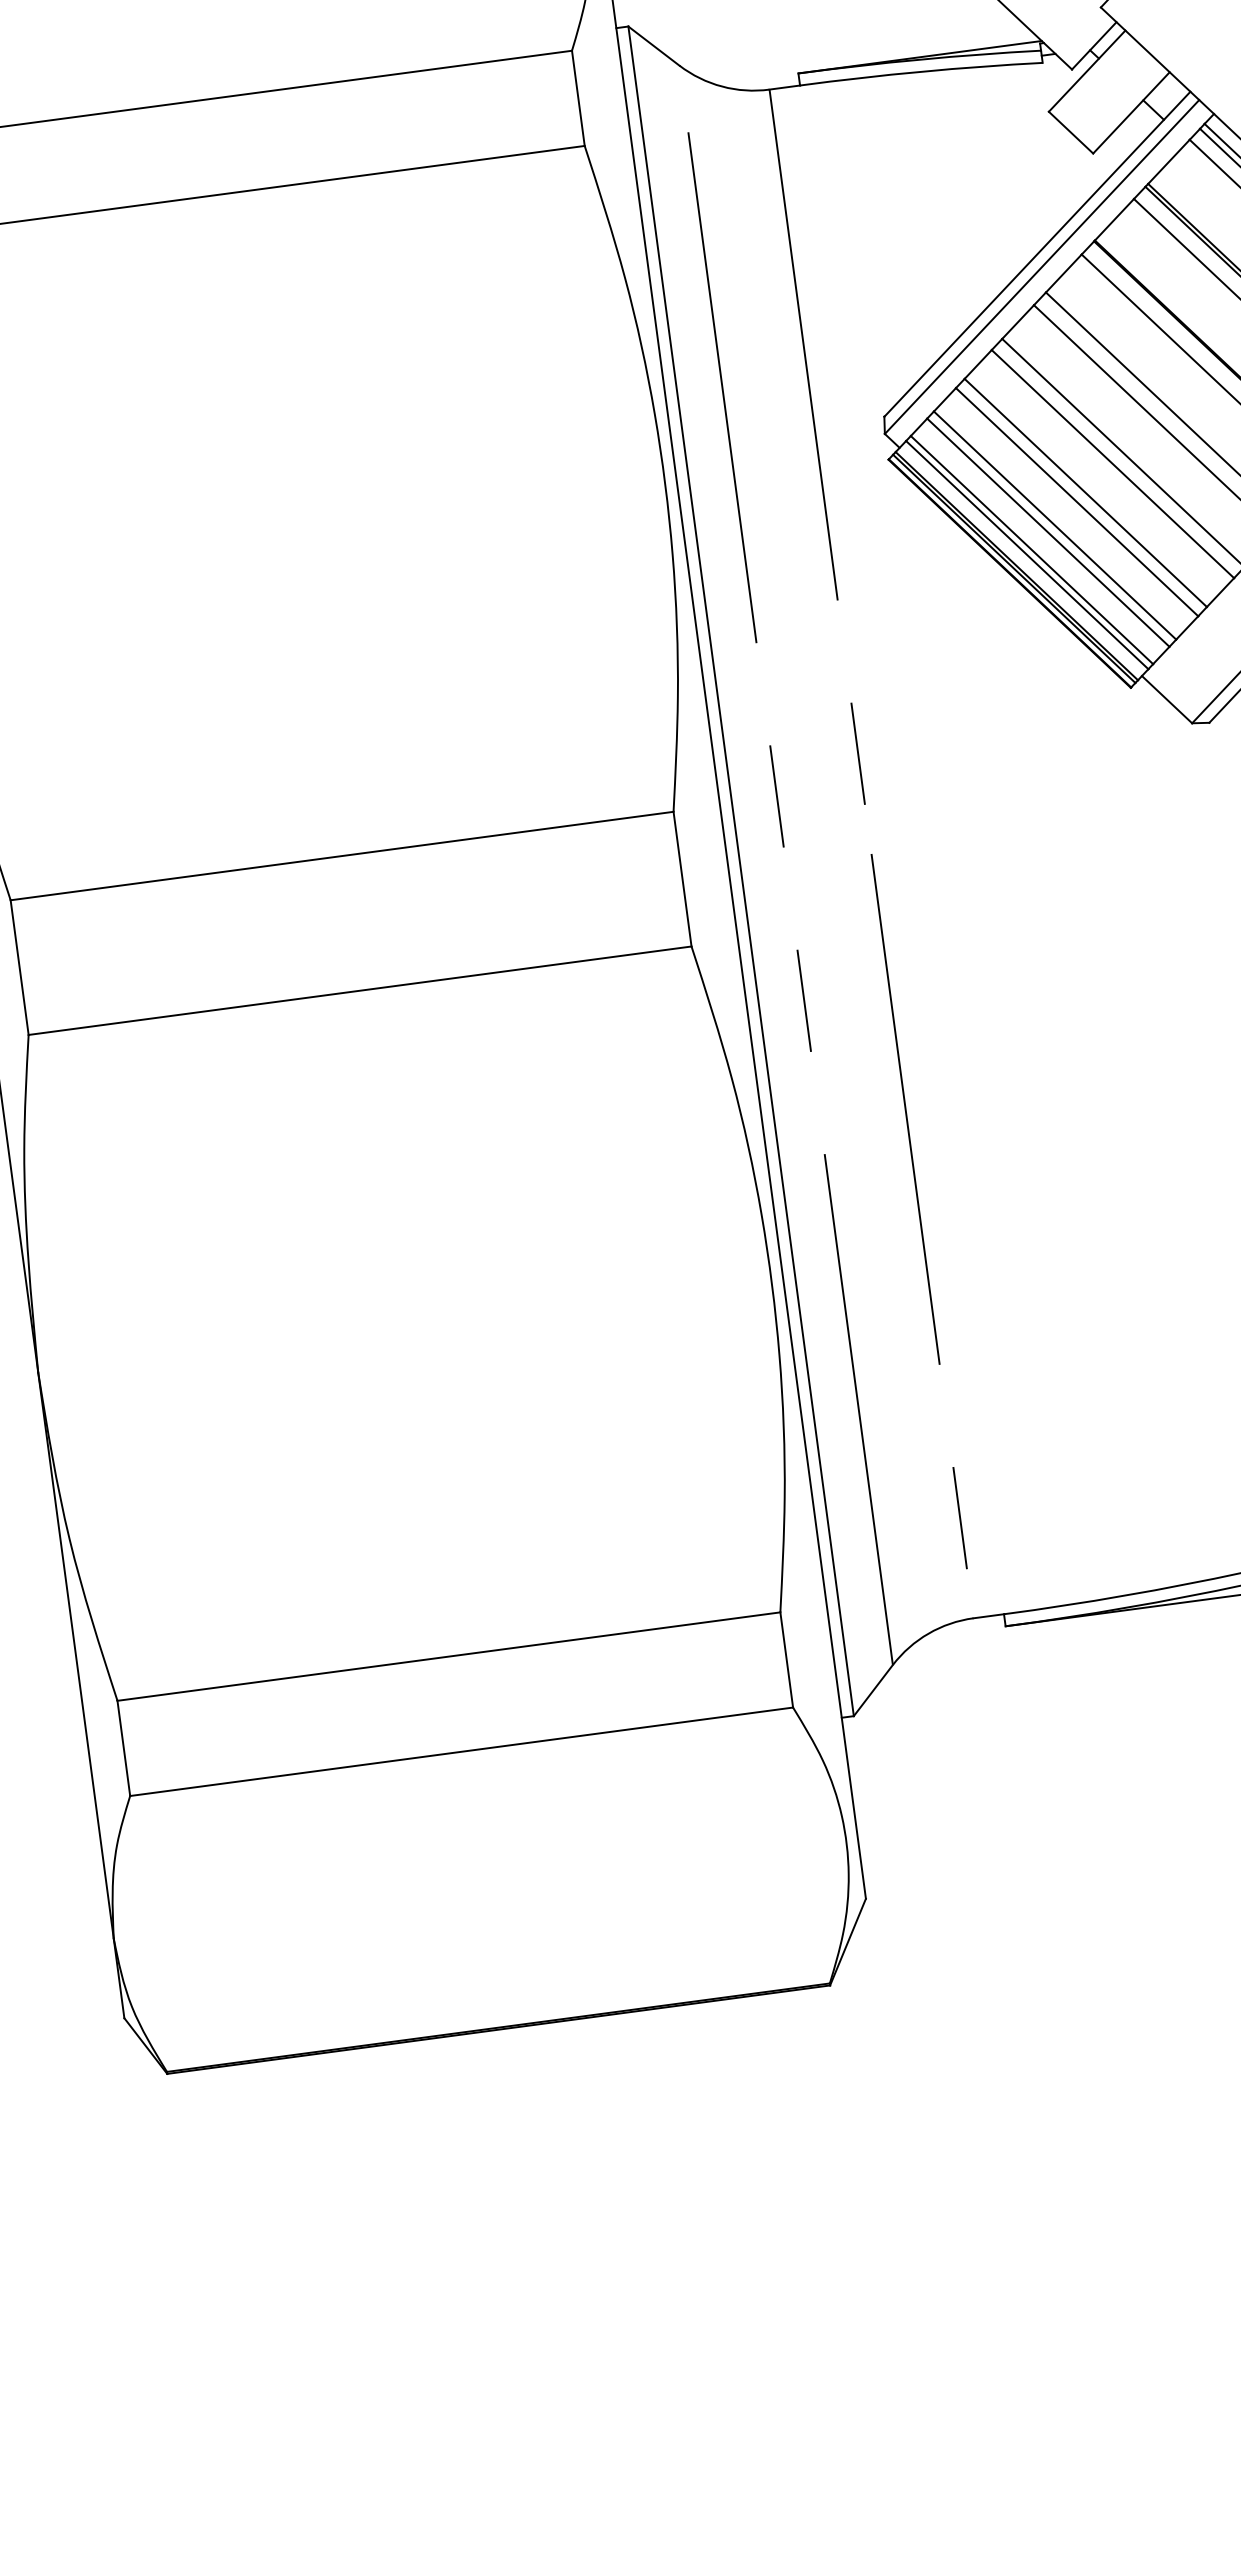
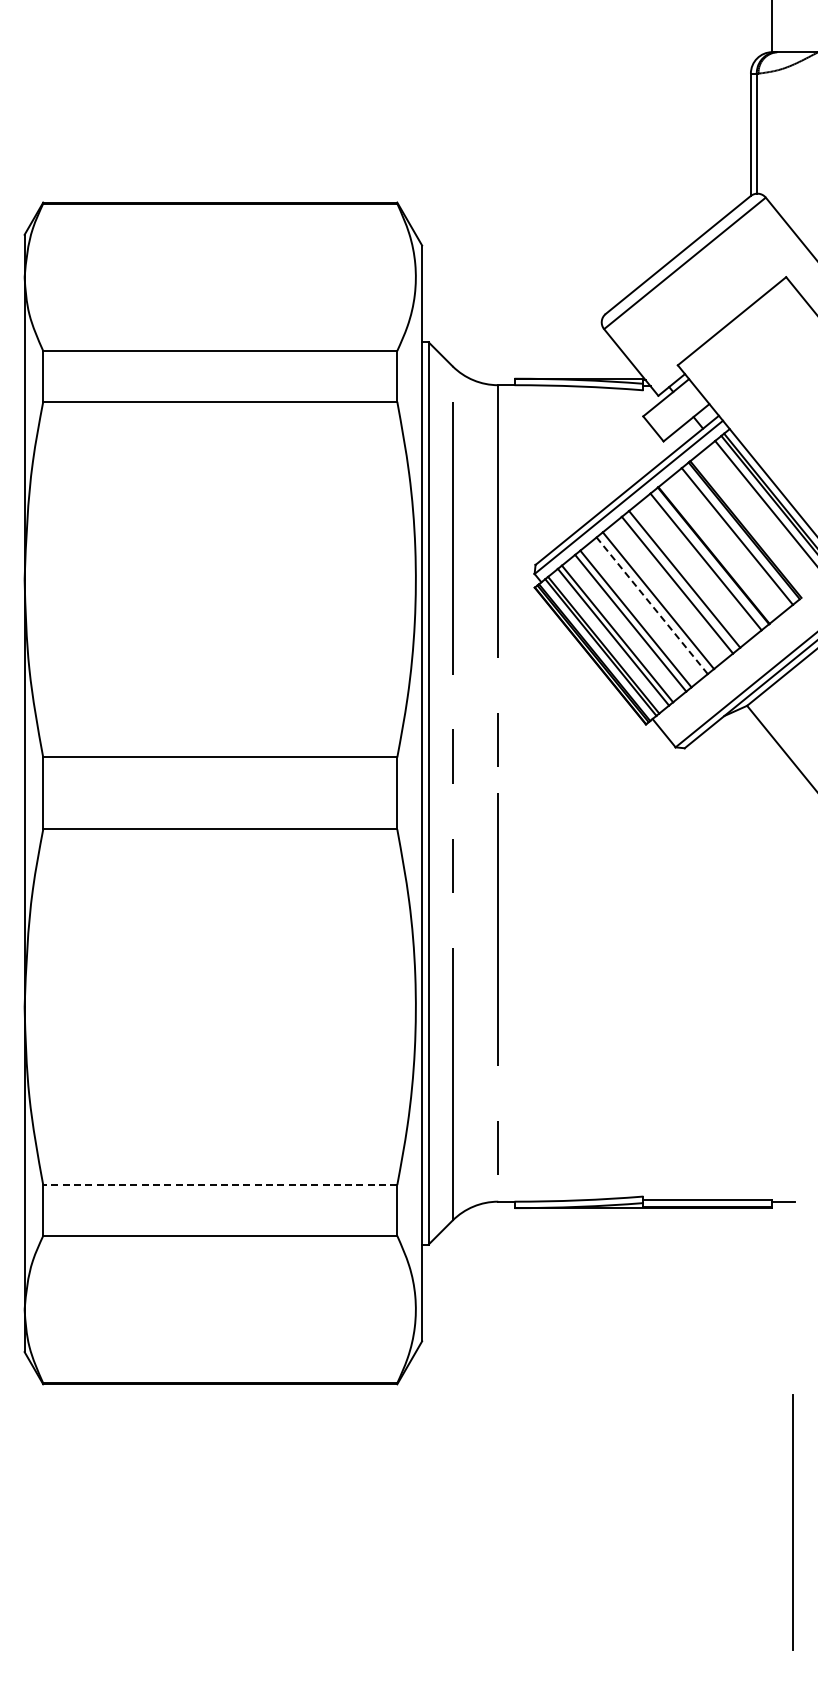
line: (1111, 463) -> (651, 605), solid -> dashed
line: (447, 1657) -> (219, 1185), solid -> dashed

